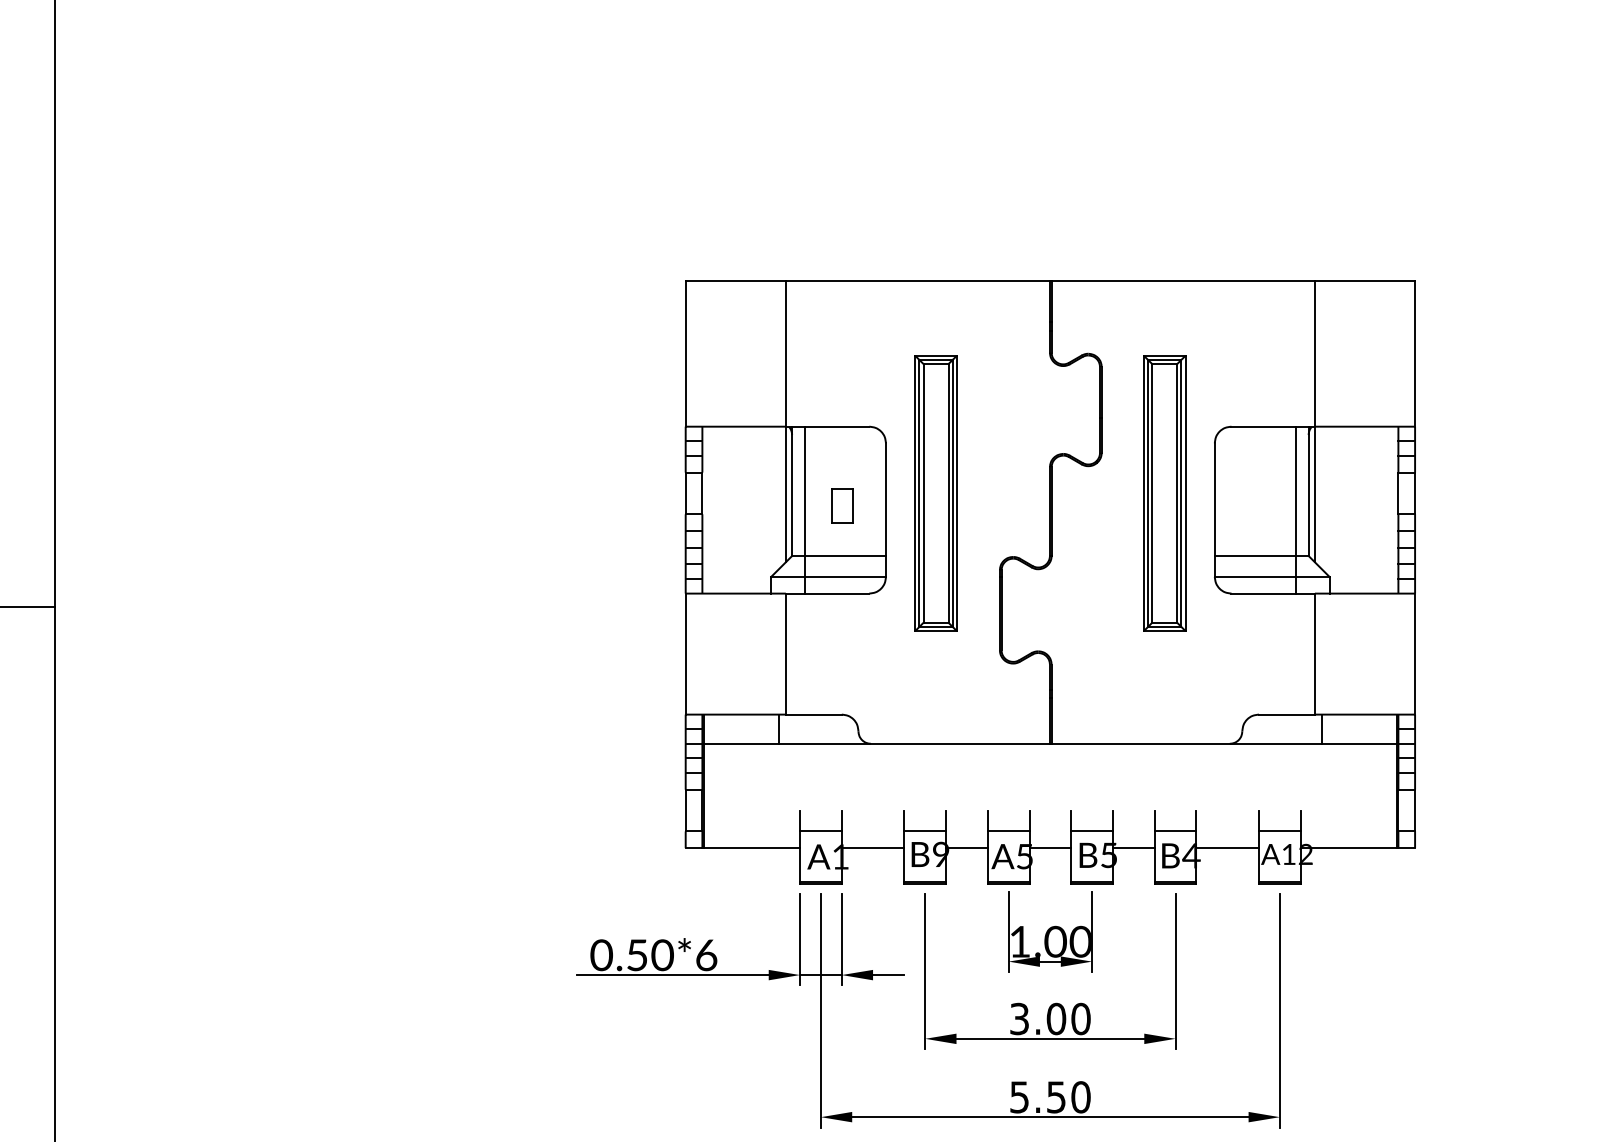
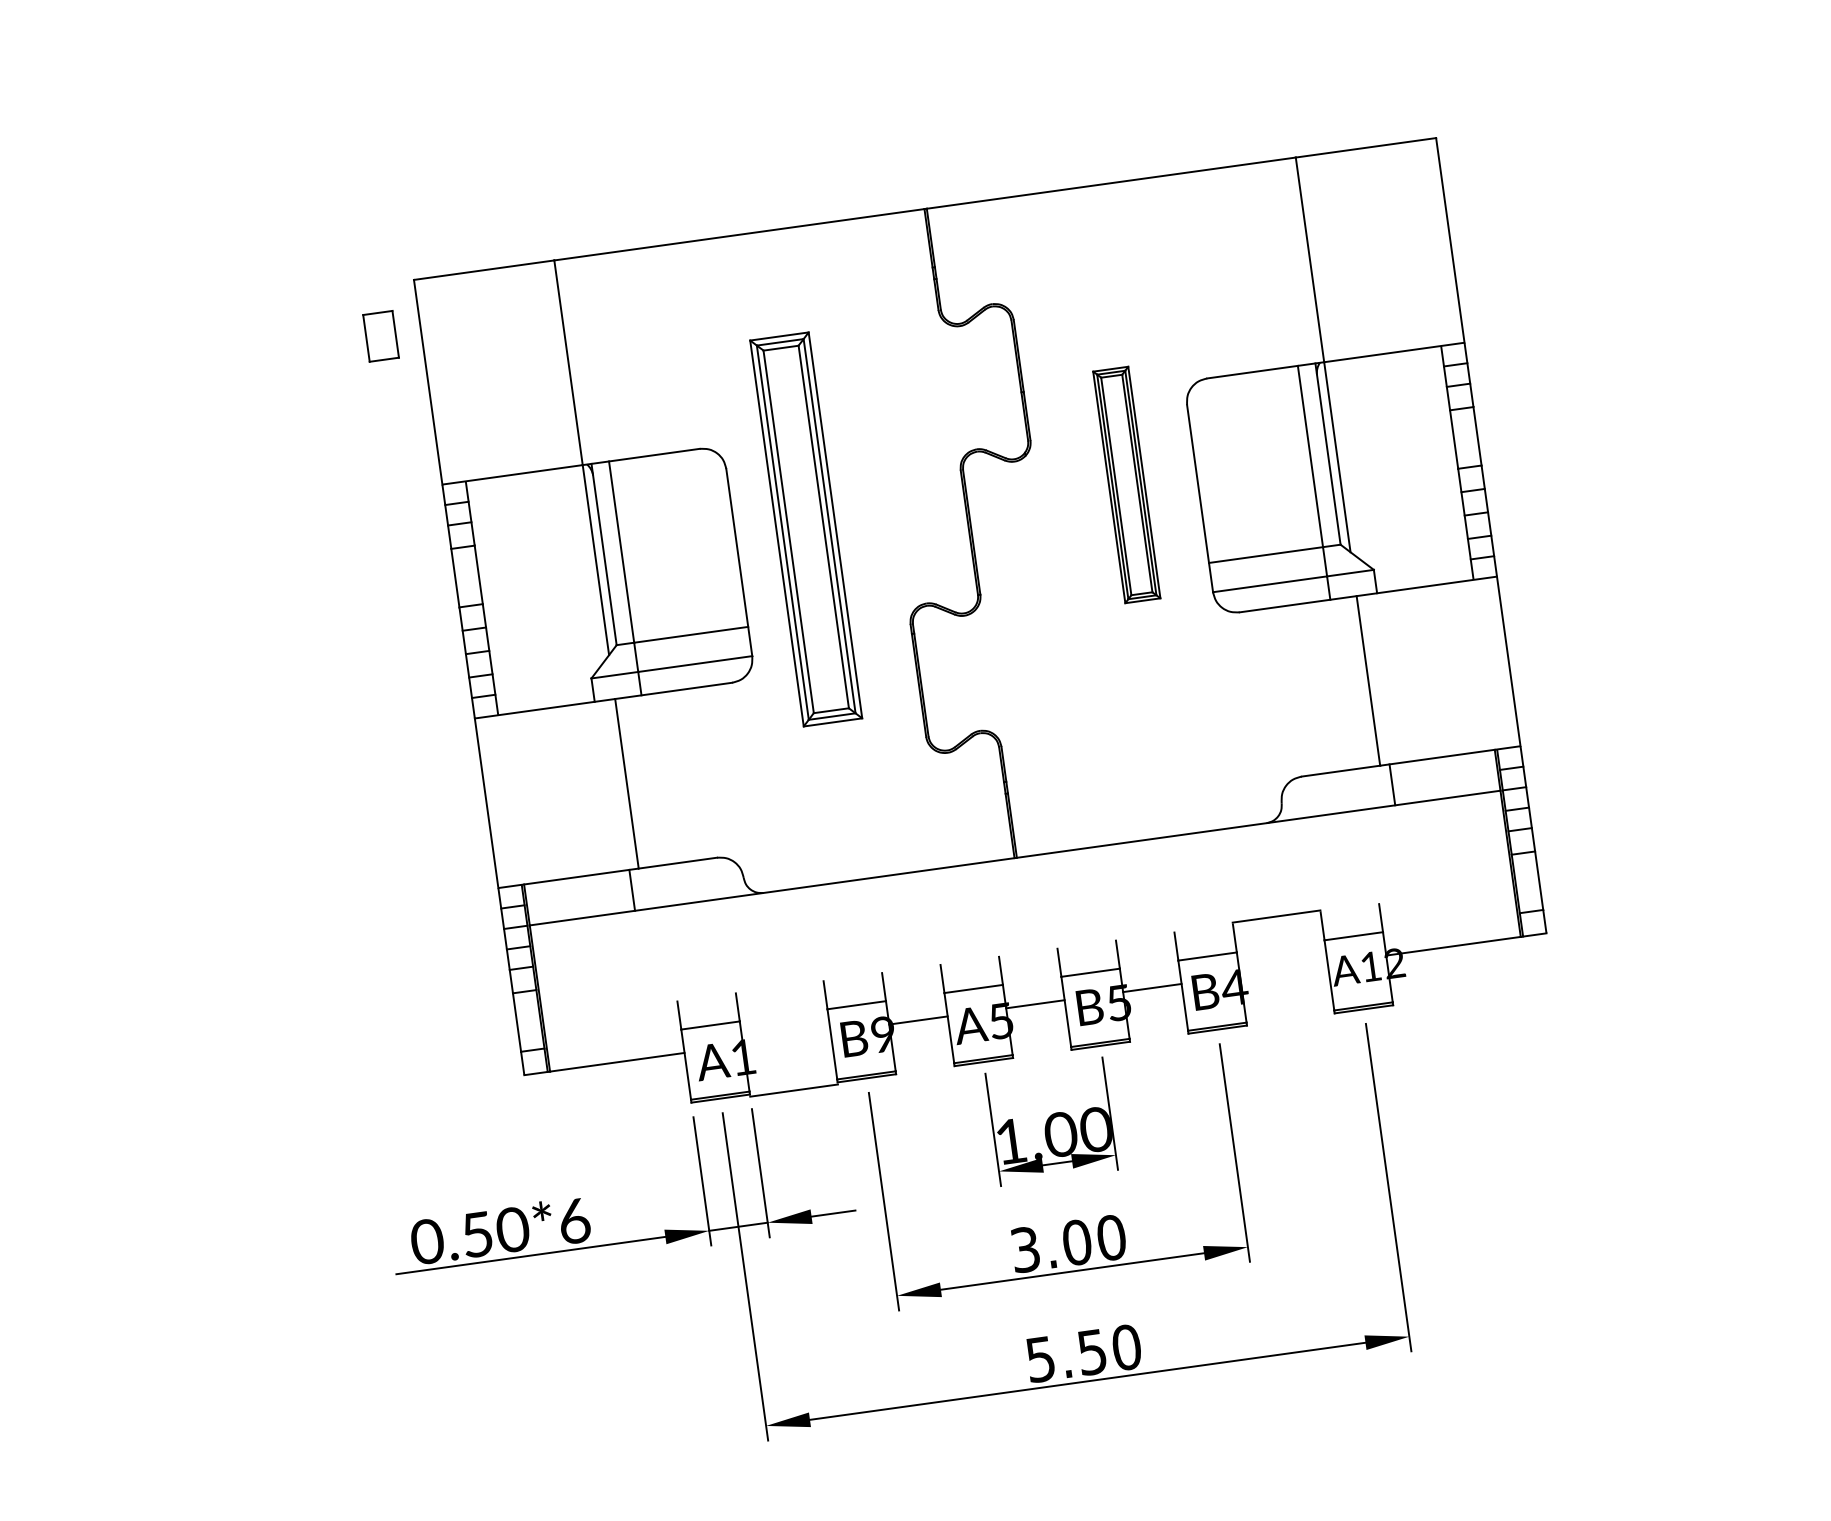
part: (1164, 493) -> (1126, 485), size x0.6
part: (842, 505) -> (381, 335), moved
line: (872, 848) -> (793, 1091), moved
line: (1227, 848) -> (1276, 917), moved

